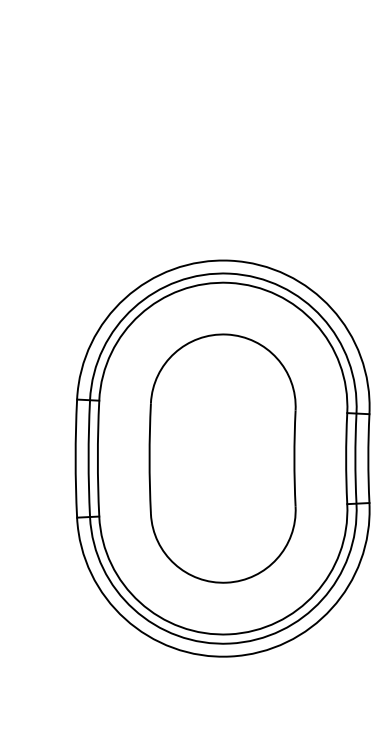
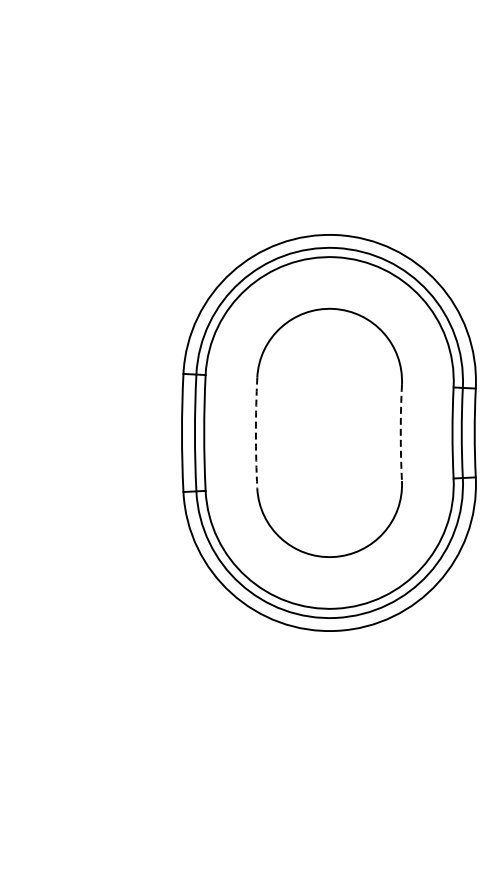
arc: (149, 458) -> (255, 432), solid -> dashed
arc: (294, 458) -> (400, 432), solid -> dashed

